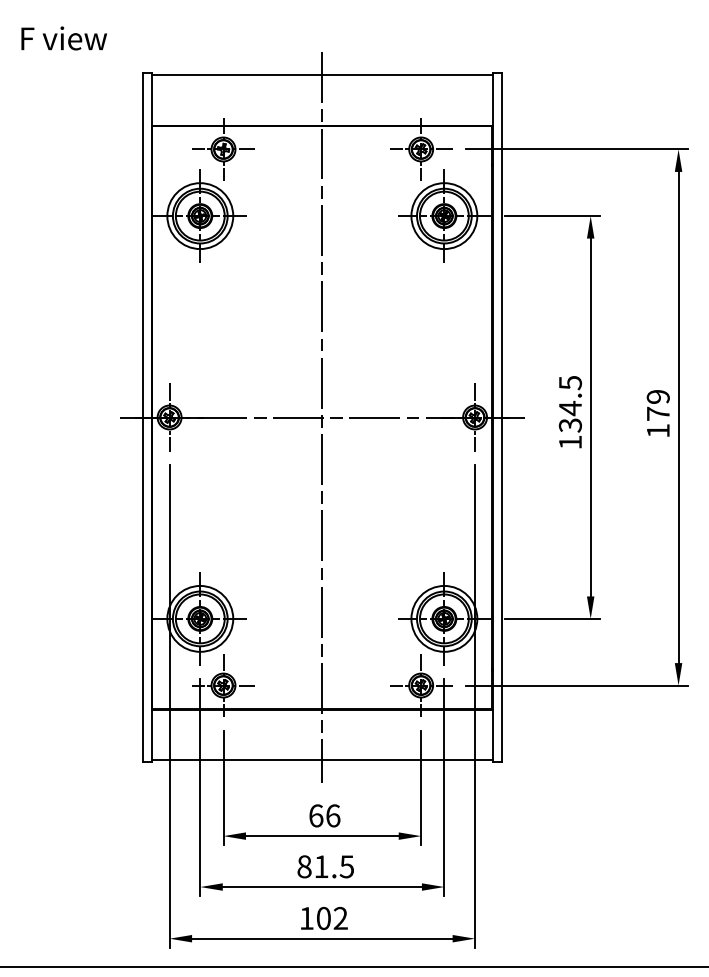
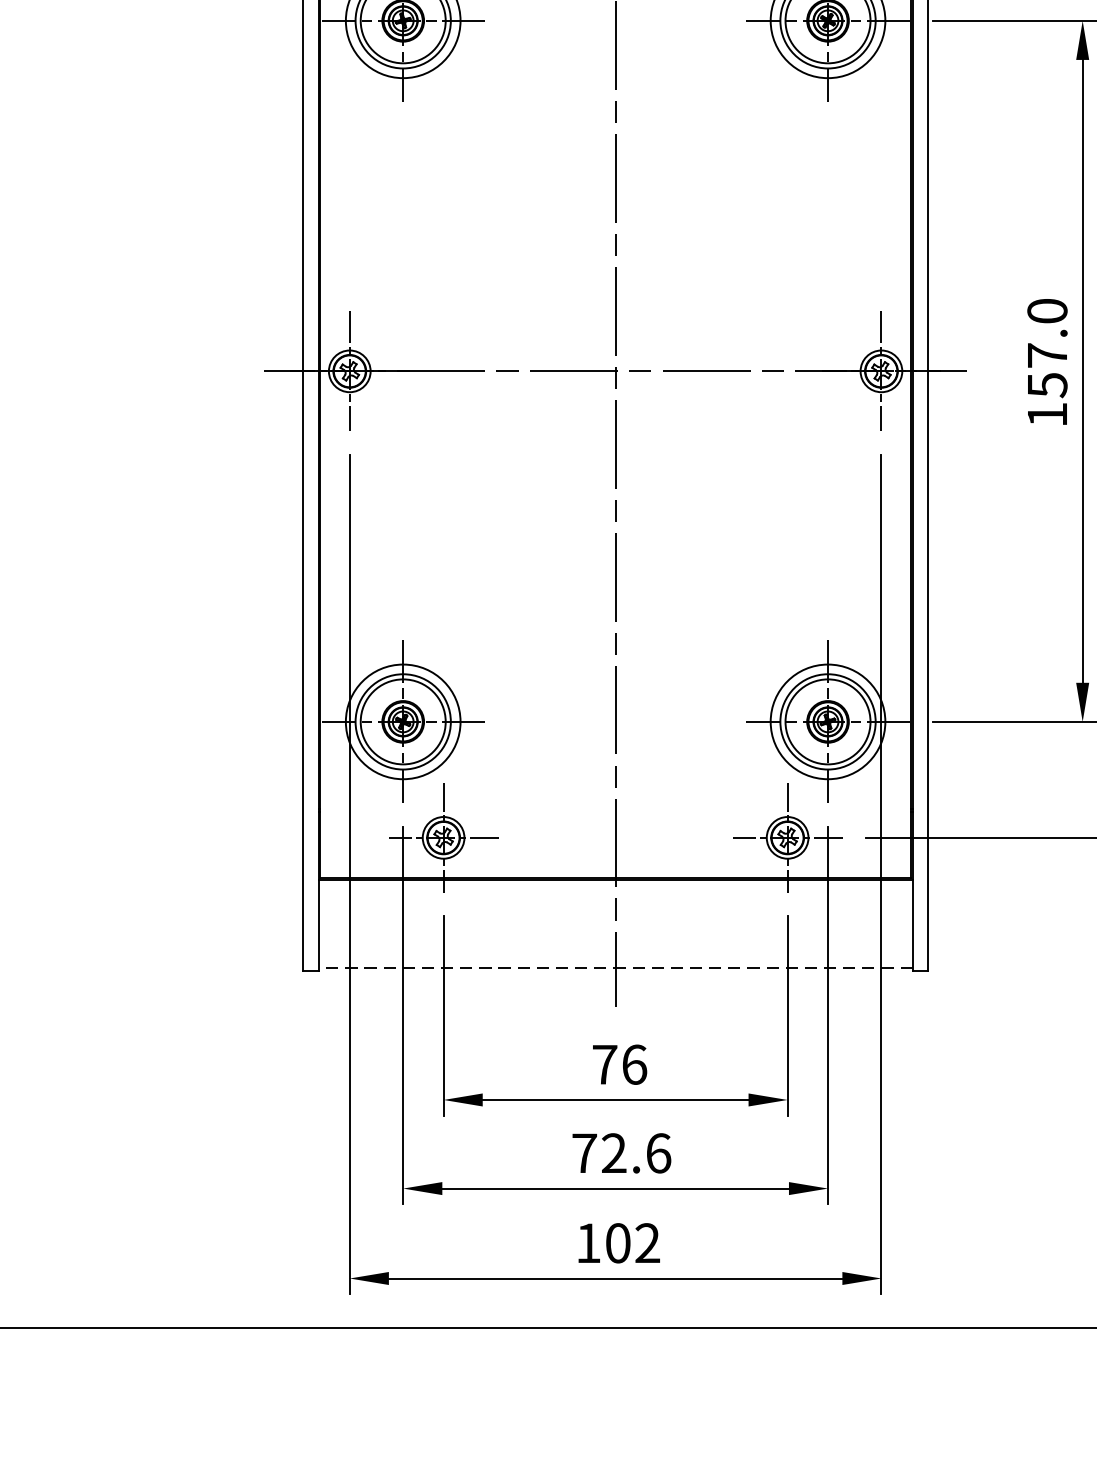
text: (569, 404) -> (1045, 348), 134.5 -> 157.0
line: (322, 760) -> (615, 968), solid -> dashed
text: (316, 815) -> (605, 1064), 66 -> 76
text: (325, 866) -> (621, 1152), 81.5 -> 72.6

